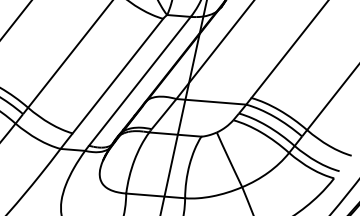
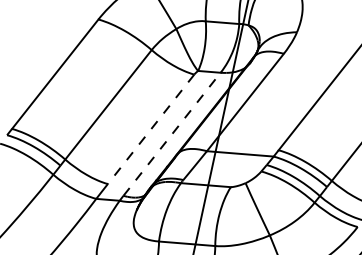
line: (118, 76) -> (151, 129), solid -> dashed
line: (140, 80) -> (172, 133), solid -> dashed

